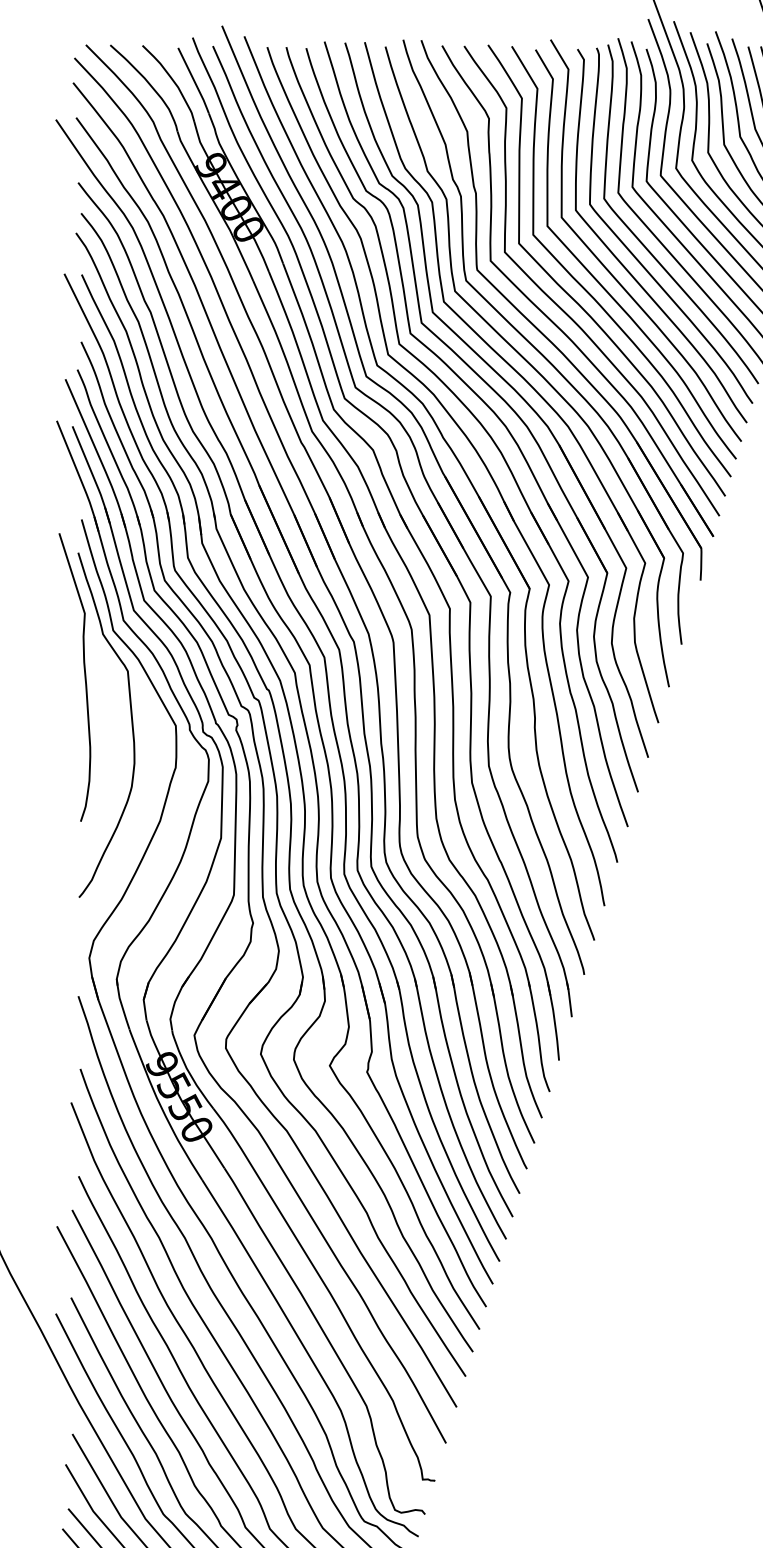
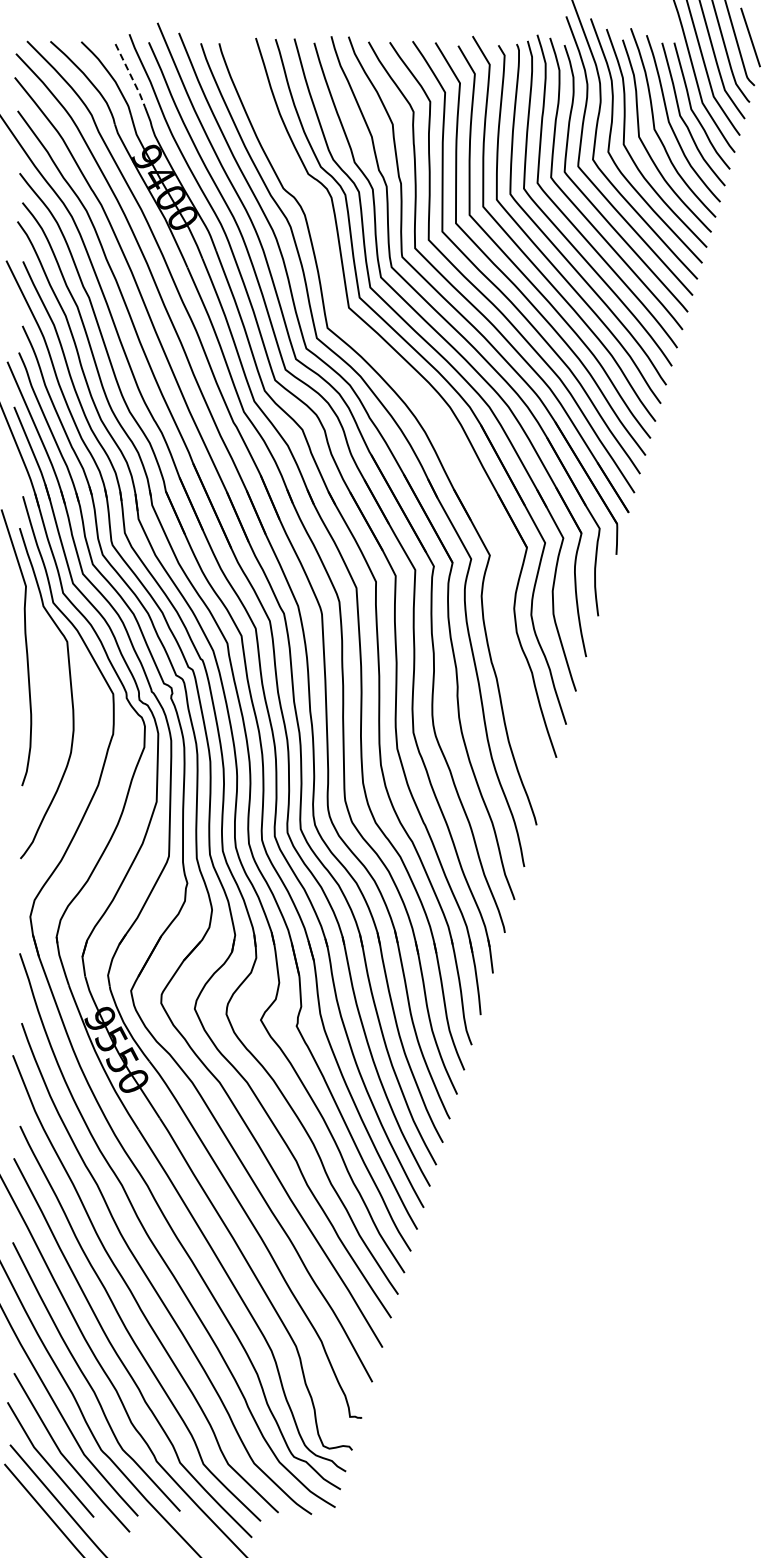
line: (194, 82) -> (131, 77), solid -> dashed
part: (492, 412) -> (416, 393), removed

